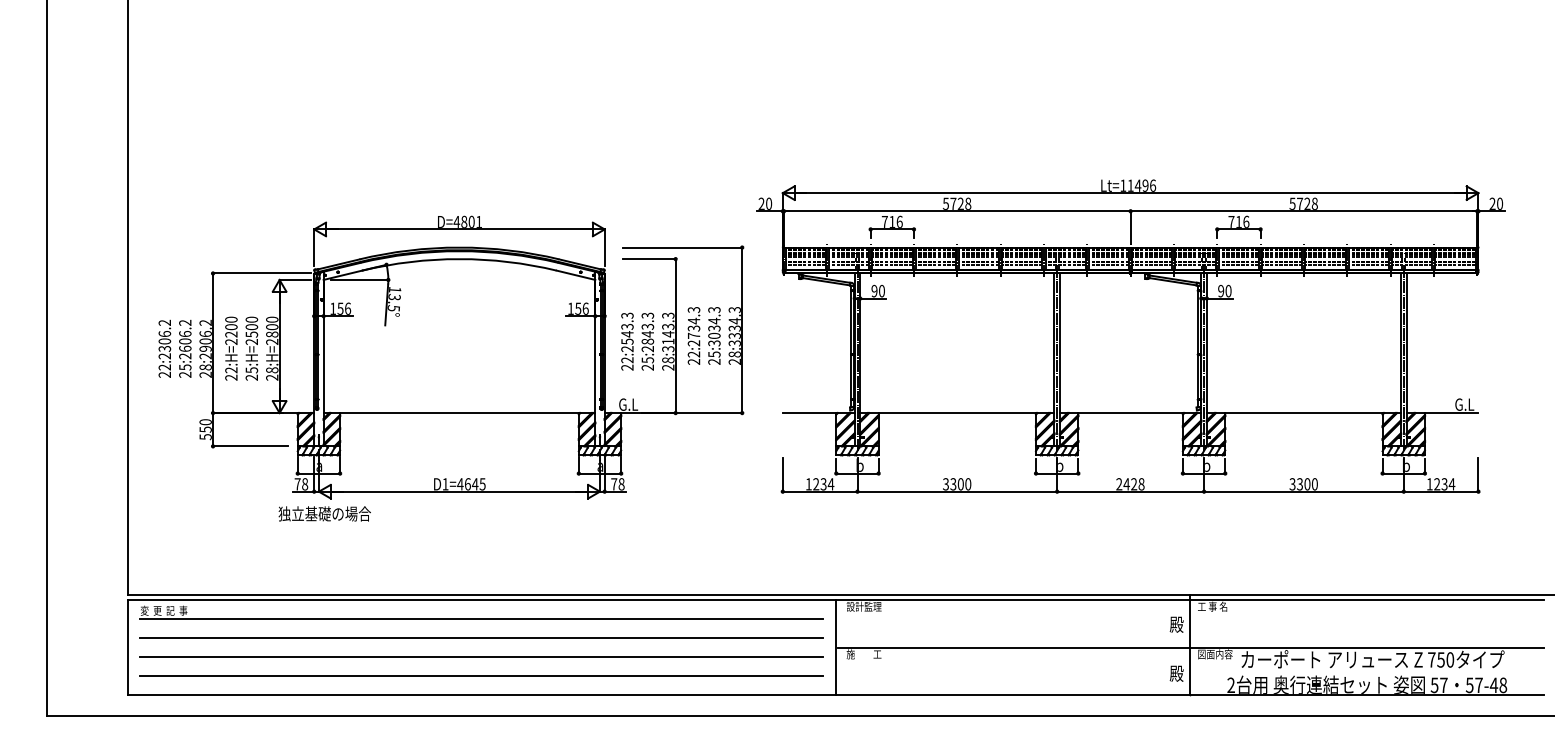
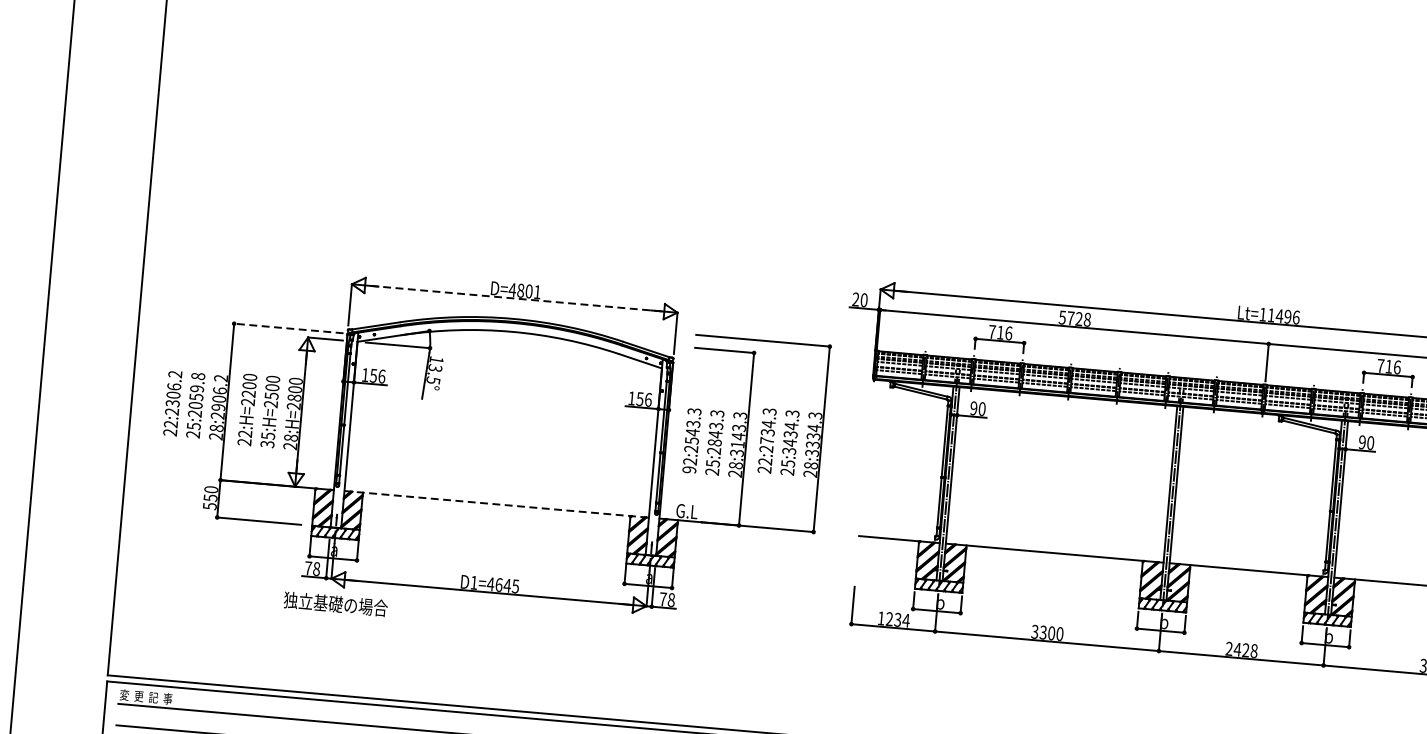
line: (459, 229) -> (514, 298), solid -> dashed
line: (261, 273) -> (288, 328), solid -> dashed
text: (185, 335) -> (197, 390), 25:2606.2 -> 25:2059.8
text: (714, 335) -> (790, 442), 25:3034.3 -> 25:3434.3
text: (627, 367) -> (689, 469), 22:2543.3 -> 92:2543.3
text: (252, 377) -> (268, 444), 25:H=2500 -> 35:H=2500
line: (459, 413) -> (496, 504), solid -> dashed

